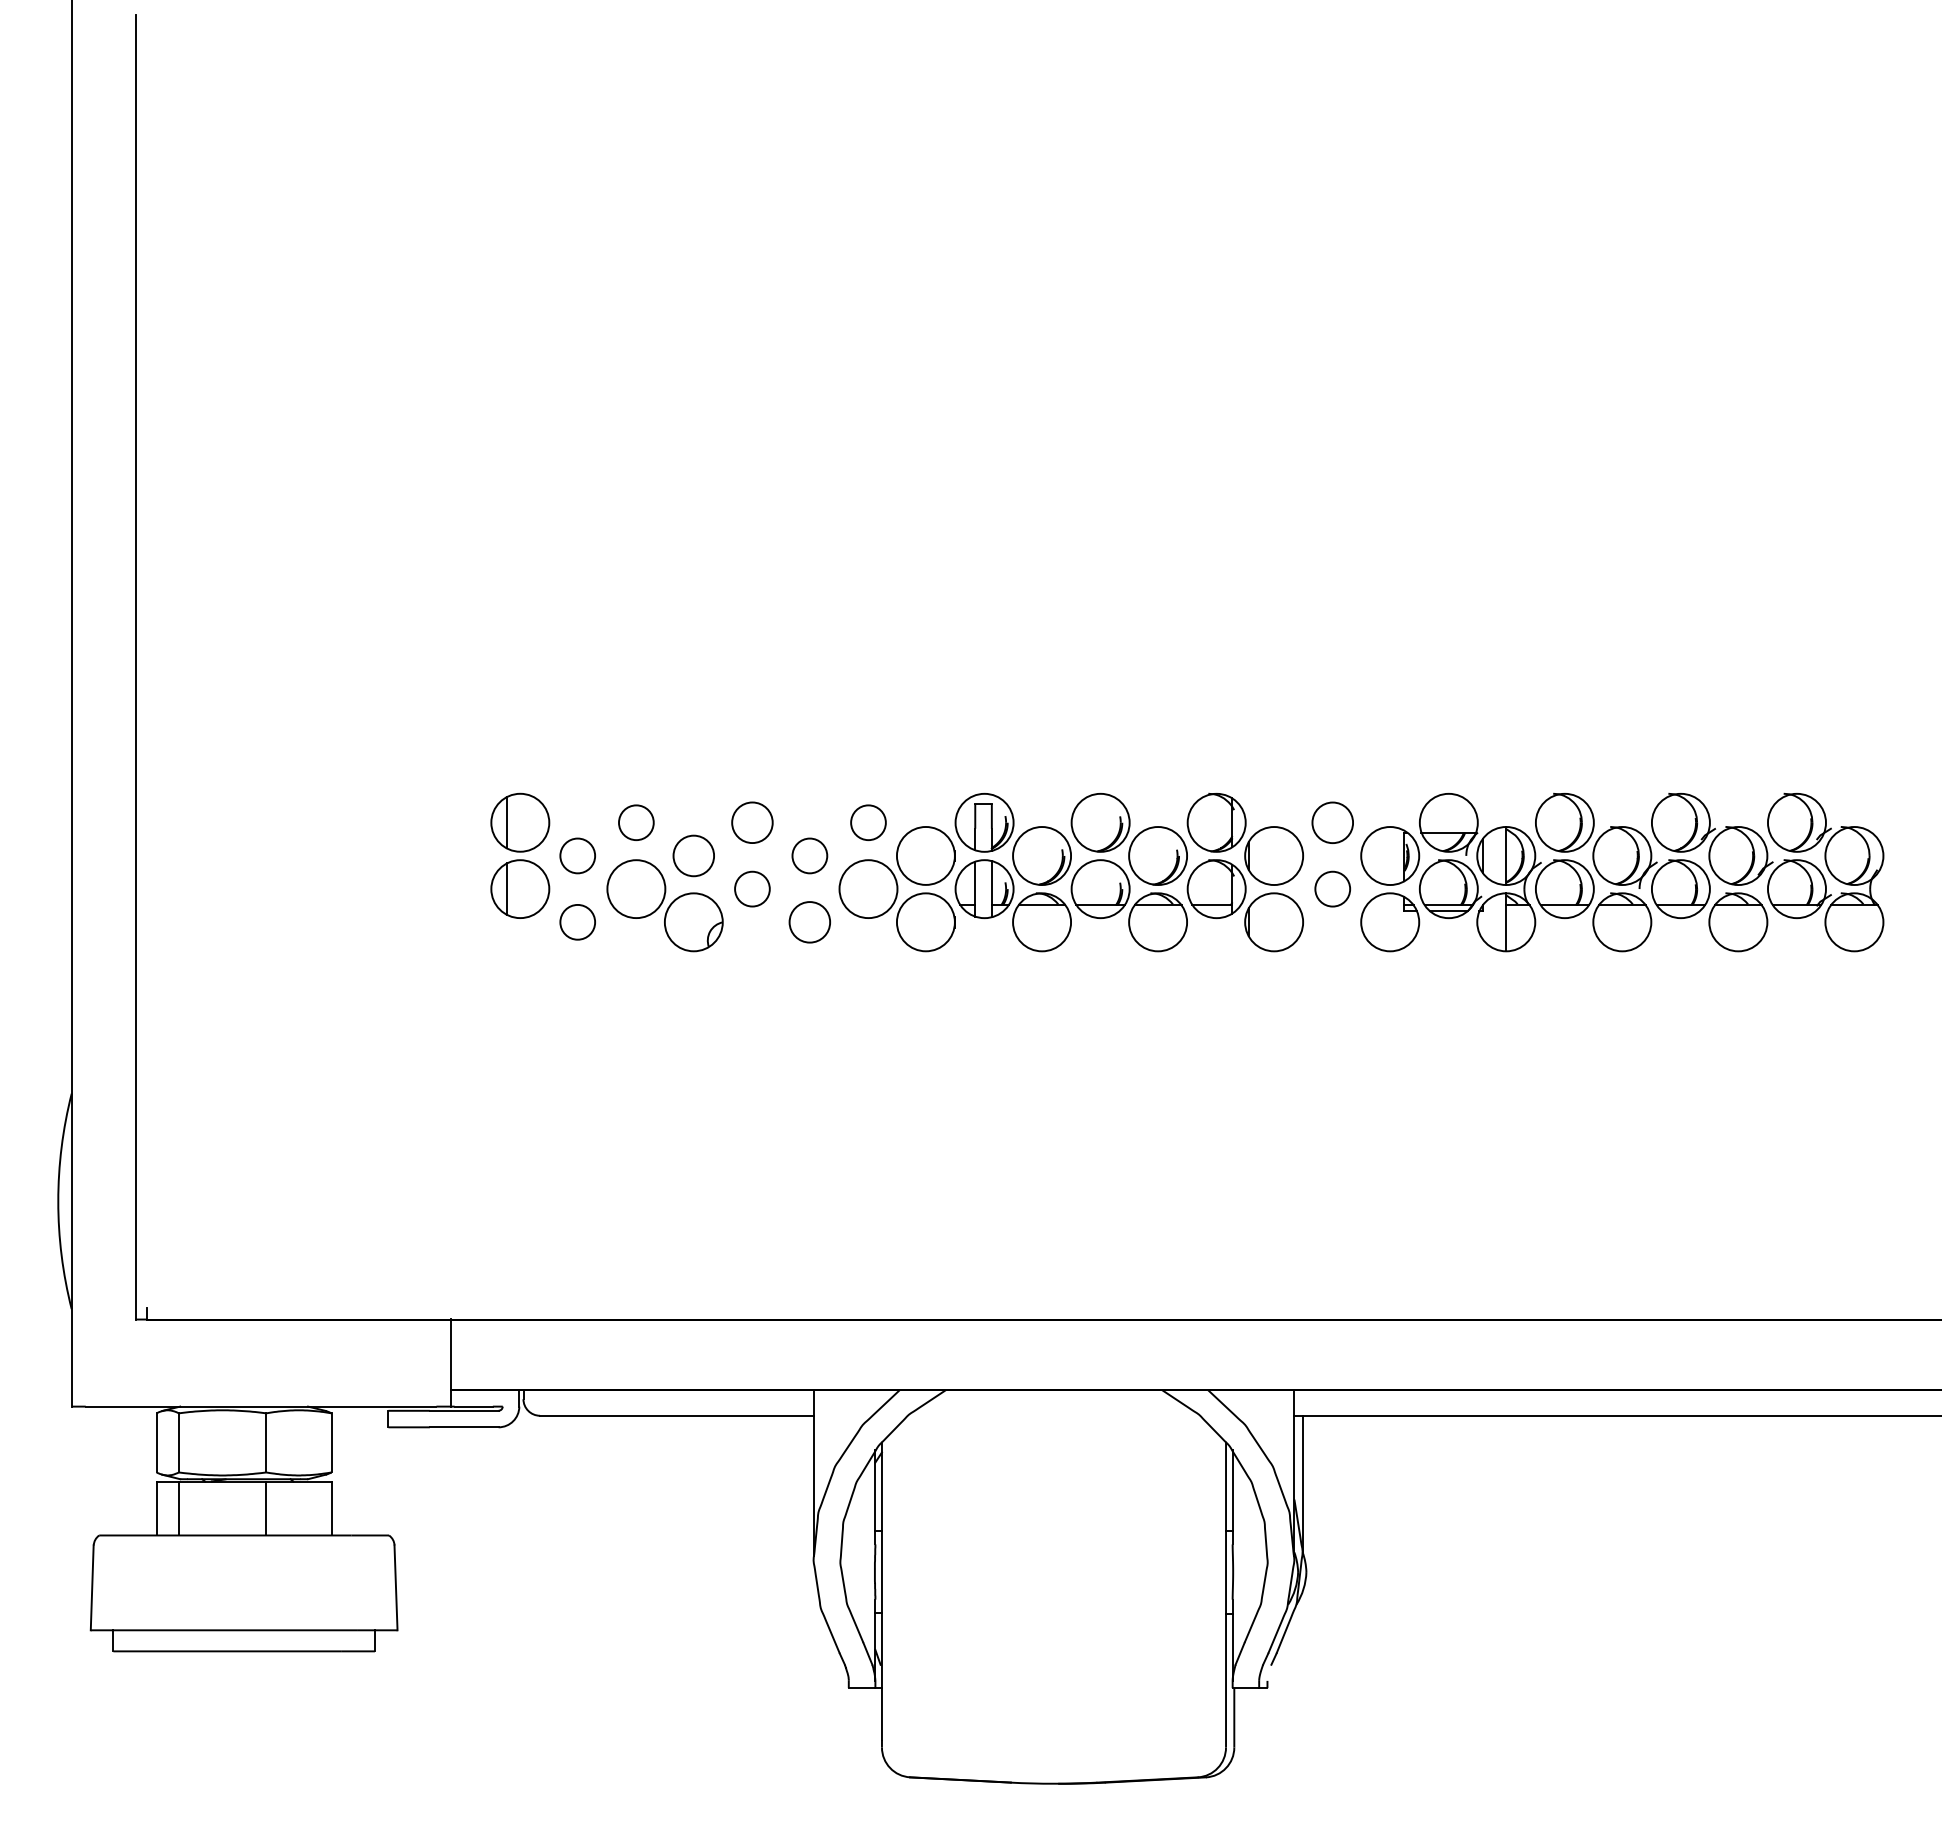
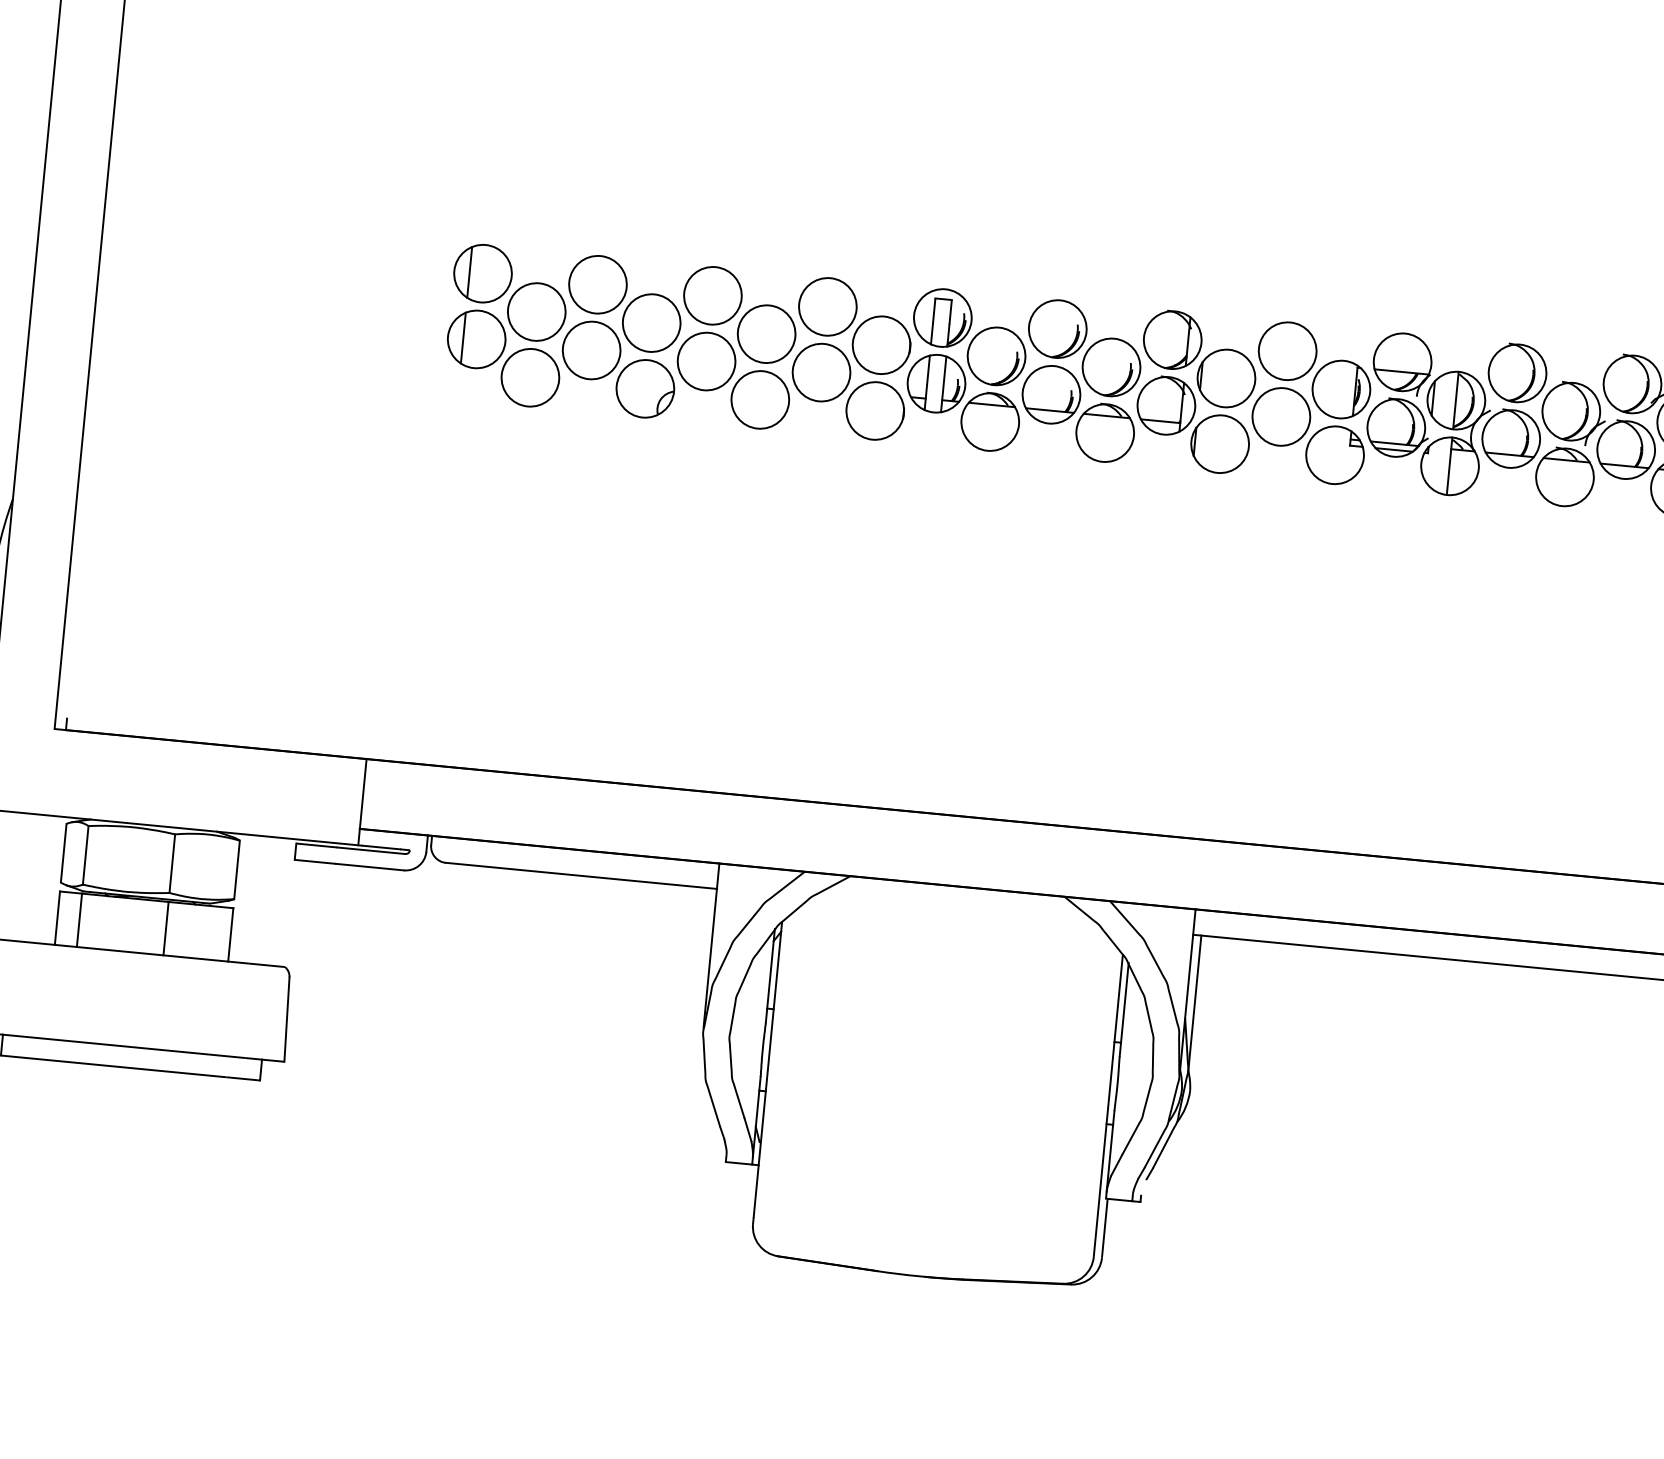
circle: (636, 822) -> (598, 284), size x1.67
circle: (752, 822) -> (713, 295), size x1.43
circle: (868, 822) -> (827, 306), size x1.67
circle: (1332, 822) -> (1287, 350), size x1.43
circle: (577, 855) -> (536, 311), size x1.67
circle: (693, 855) -> (651, 322), size x1.43
circle: (809, 855) -> (766, 333), size x1.67
circle: (752, 889) -> (706, 361), size x1.67
circle: (1332, 889) -> (1281, 417), size x1.67
circle: (577, 922) -> (530, 377), size x1.67
circle: (809, 922) -> (759, 400), size x1.43

